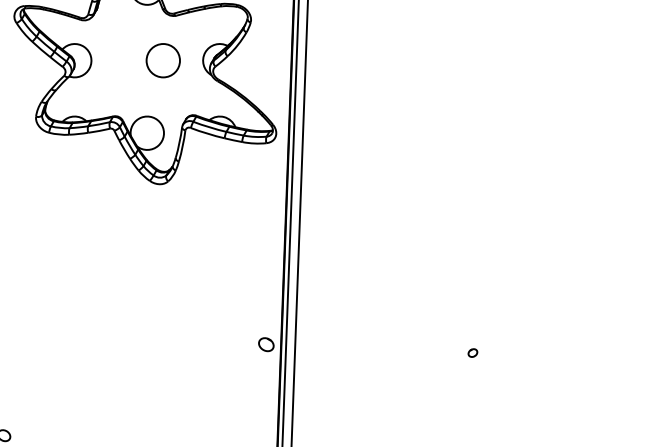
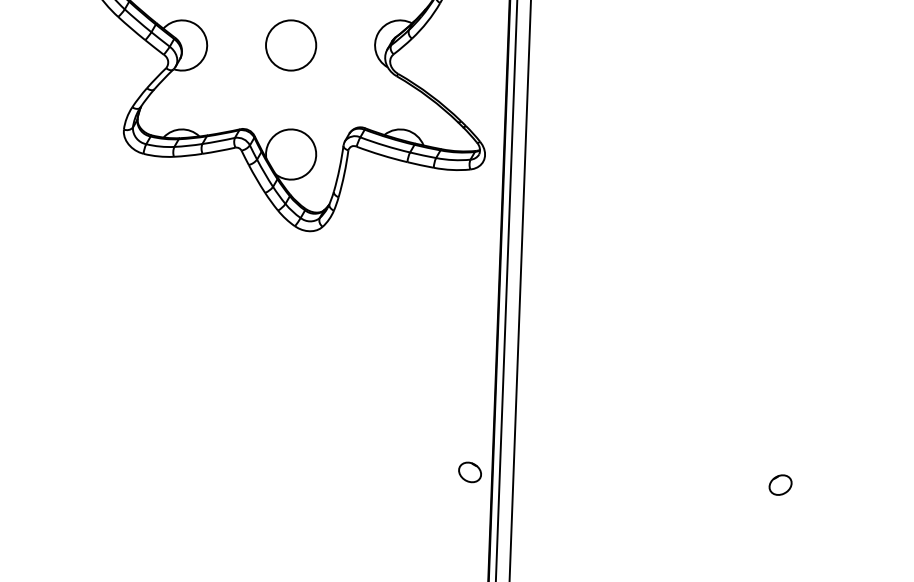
circle: (162, 60) -> (289, 45), moved
part: (472, 352) -> (780, 484), size x1.67

